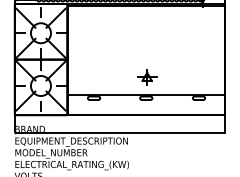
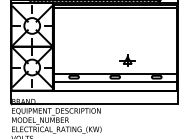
line: (146, 10) -> (115, 8), added
part: (147, 77) -> (127, 60), moved
line: (146, 104) -> (115, 82), added

